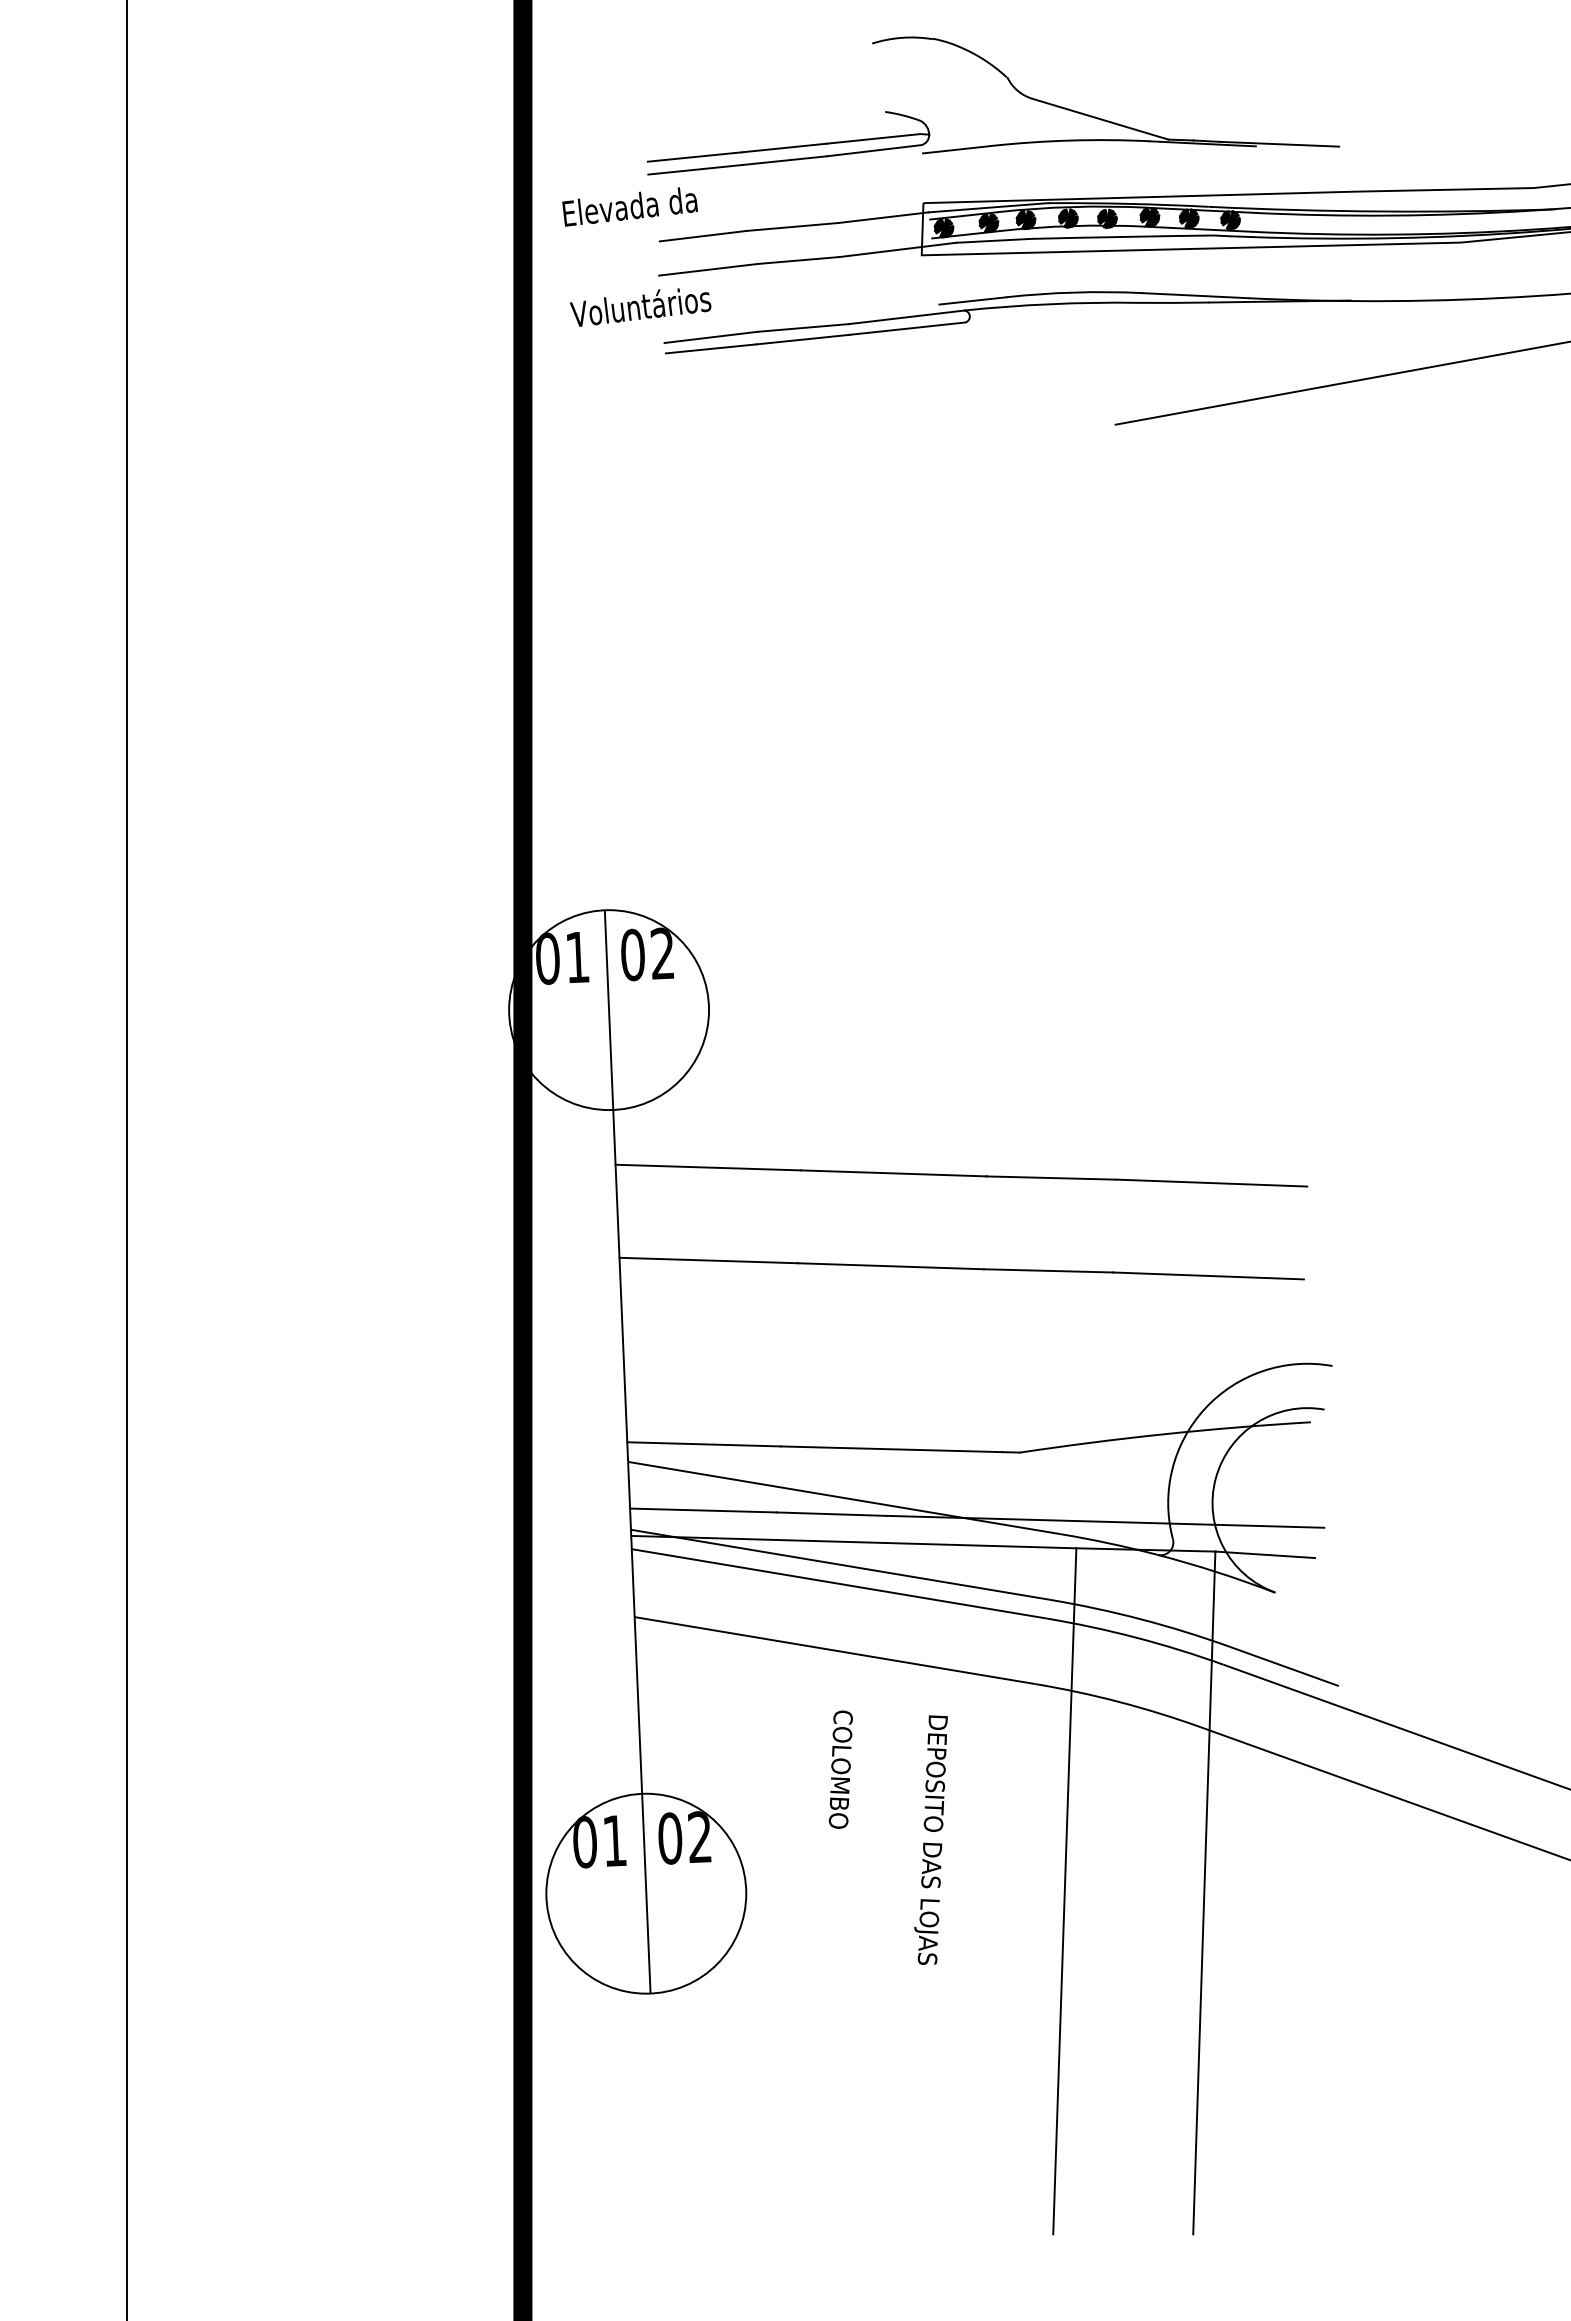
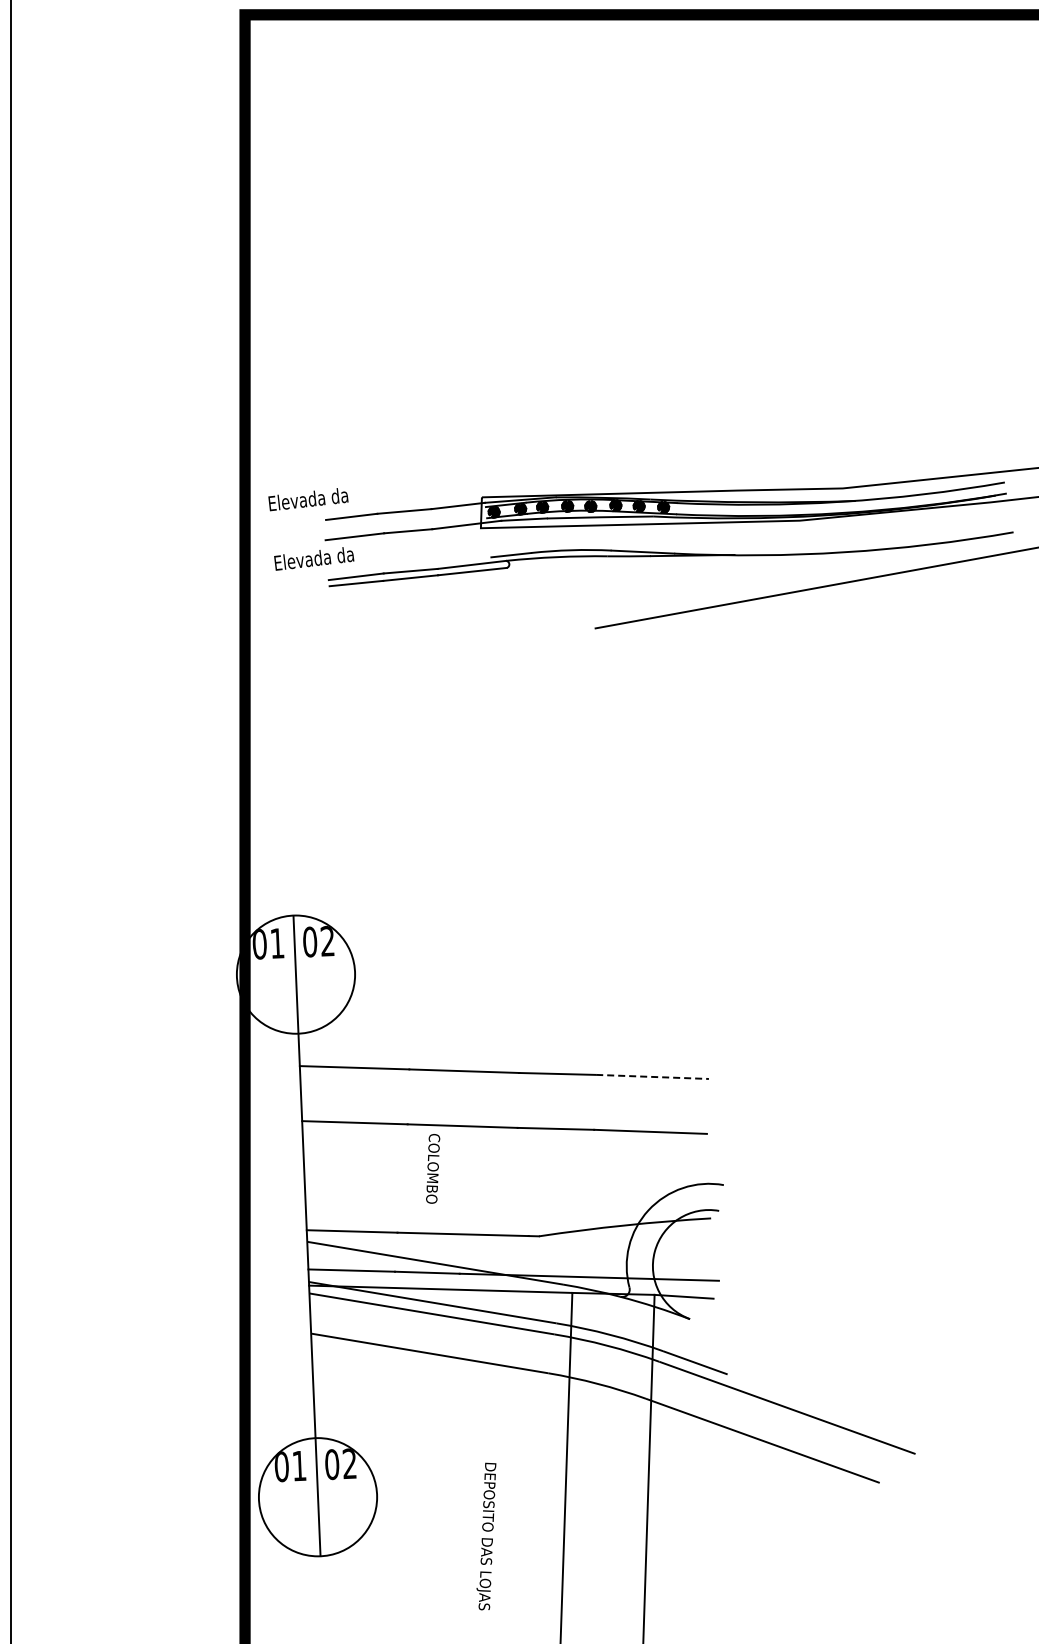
part: (1012, 88) -> (534, 429), removed
text: (640, 306) -> (314, 558), Voluntários -> Elevada da
line: (1213, 1182) -> (653, 1076), solid -> dashed
text: (841, 1769) -> (433, 1168), moved
text: (931, 1840) -> (486, 1536), moved

